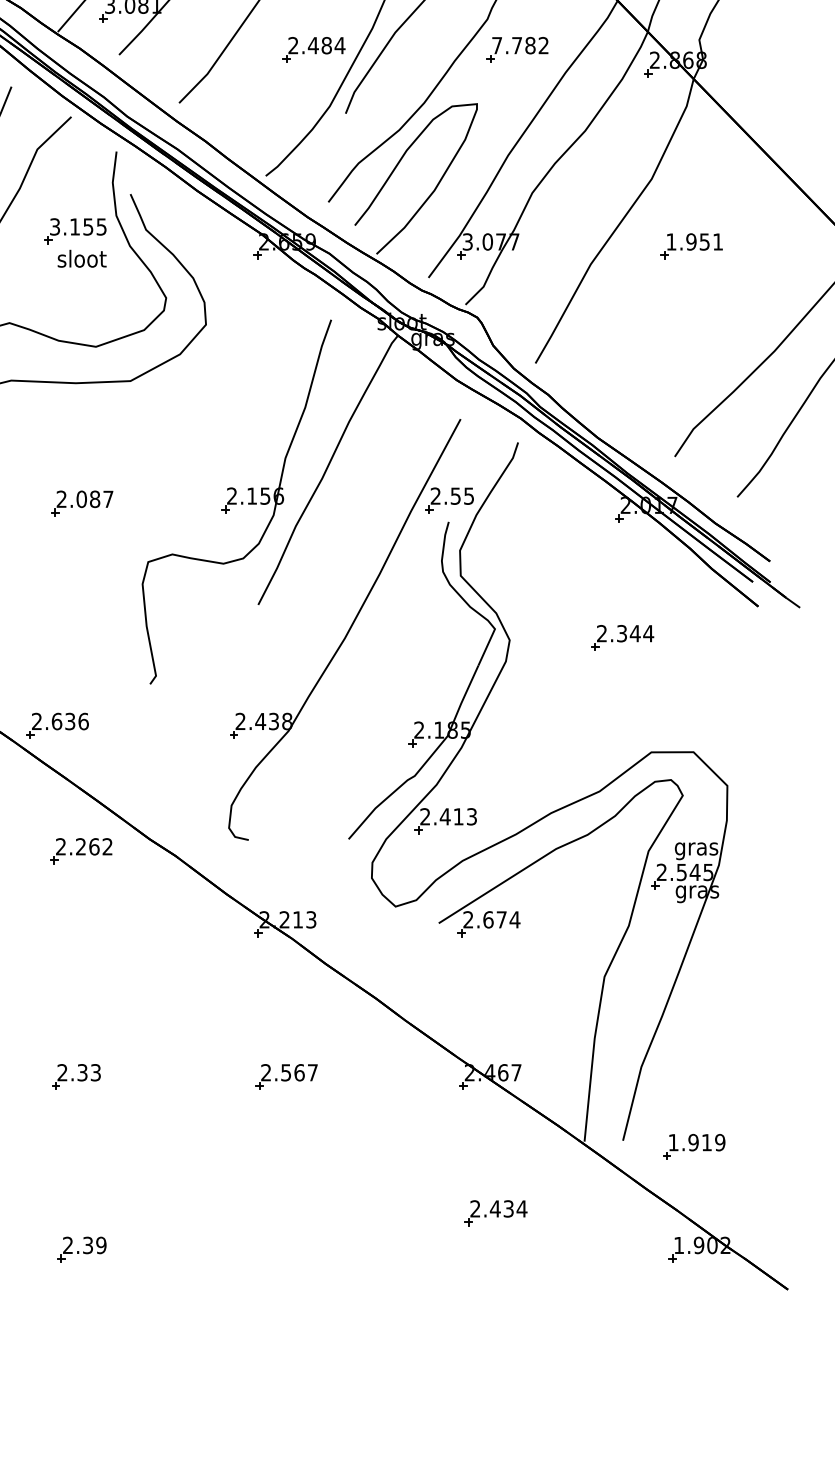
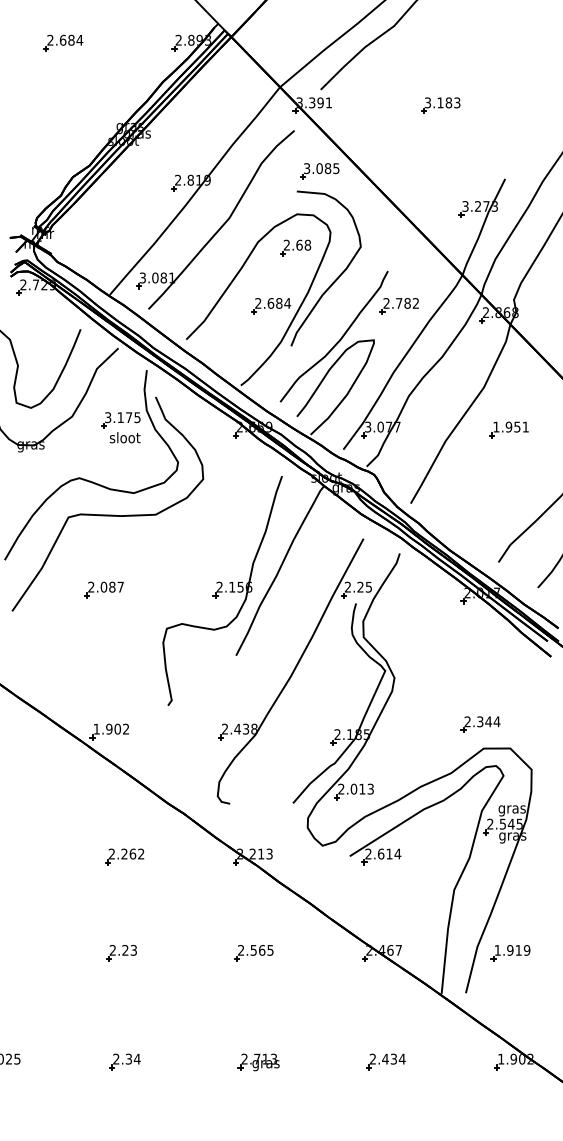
text: (312, 45) -> (270, 303), 2.484 -> 2.684
text: (496, 45) -> (386, 303), 7.782 -> 2.782
text: (88, 226) -> (129, 417), 3.155 -> 3.175
text: (455, 495) -> (360, 586), 2.55 -> 2.25
part: (81, 502) -> (103, 589), moved
part: (622, 637) -> (480, 724), moved
text: (60, 720) -> (111, 728), 2.636 -> 1.902
text: (444, 815) -> (353, 788), 2.413 -> 2.013
part: (81, 850) -> (124, 856), moved
text: (501, 918) -> (389, 853), 2.674 -> 2.614
text: (82, 1072) -> (125, 950), 2.33 -> 2.23
text: (312, 1072) -> (270, 950), 2.567 -> 2.565
part: (693, 1147) -> (510, 953), moved
part: (495, 1212) -> (385, 1061), moved
text: (100, 1244) -> (136, 1058), 2.39 -> 2.34
part: (293, 1250) -> (258, 1062), added

